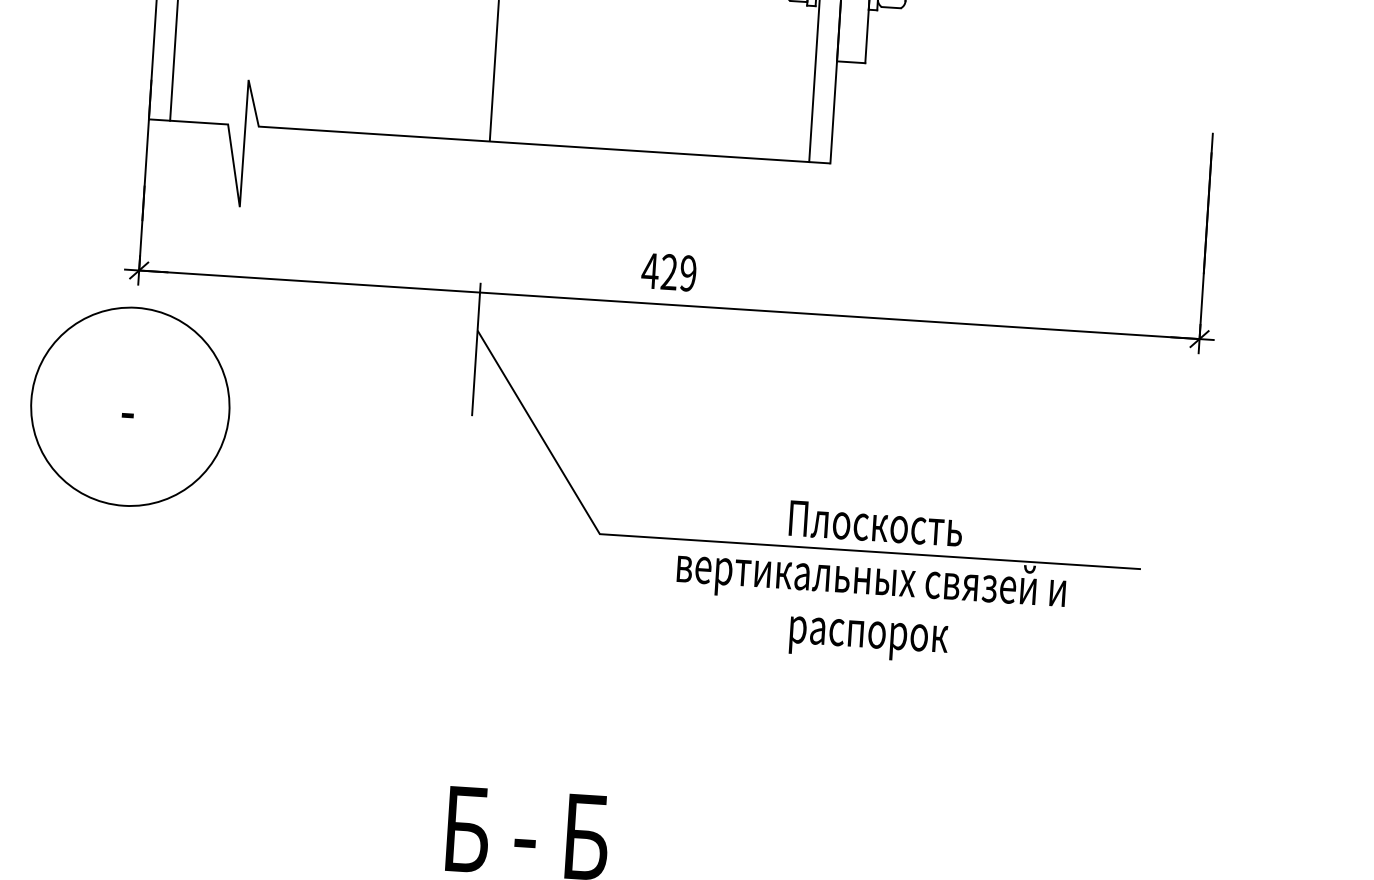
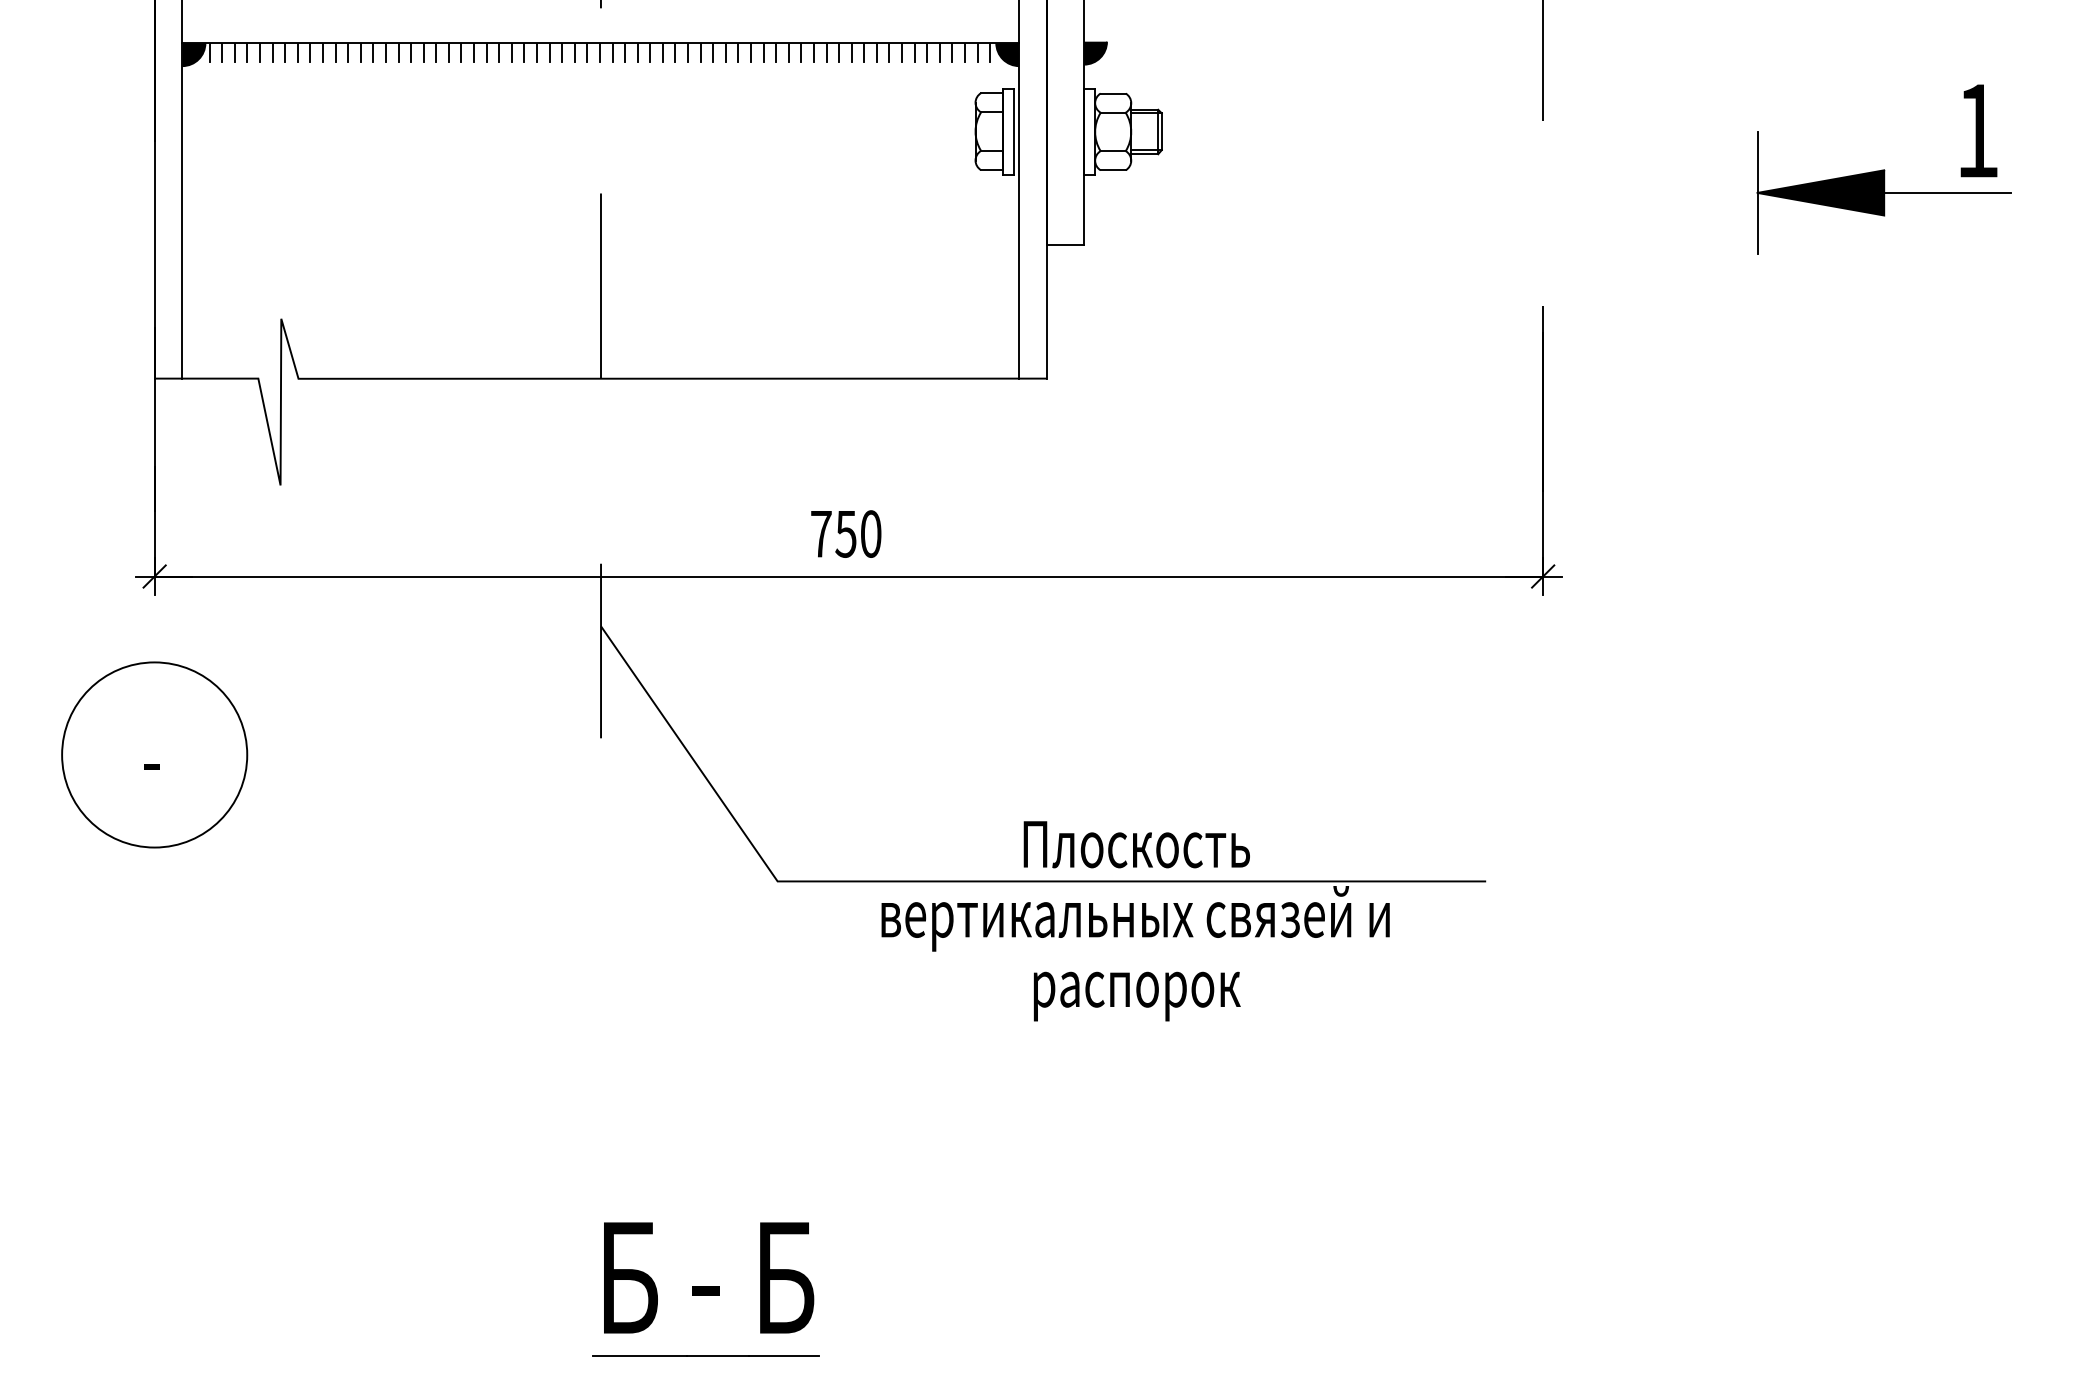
text: (668, 271) -> (845, 533), 429 -> 750
circle: (130, 406) -> (154, 754), size x0.71

